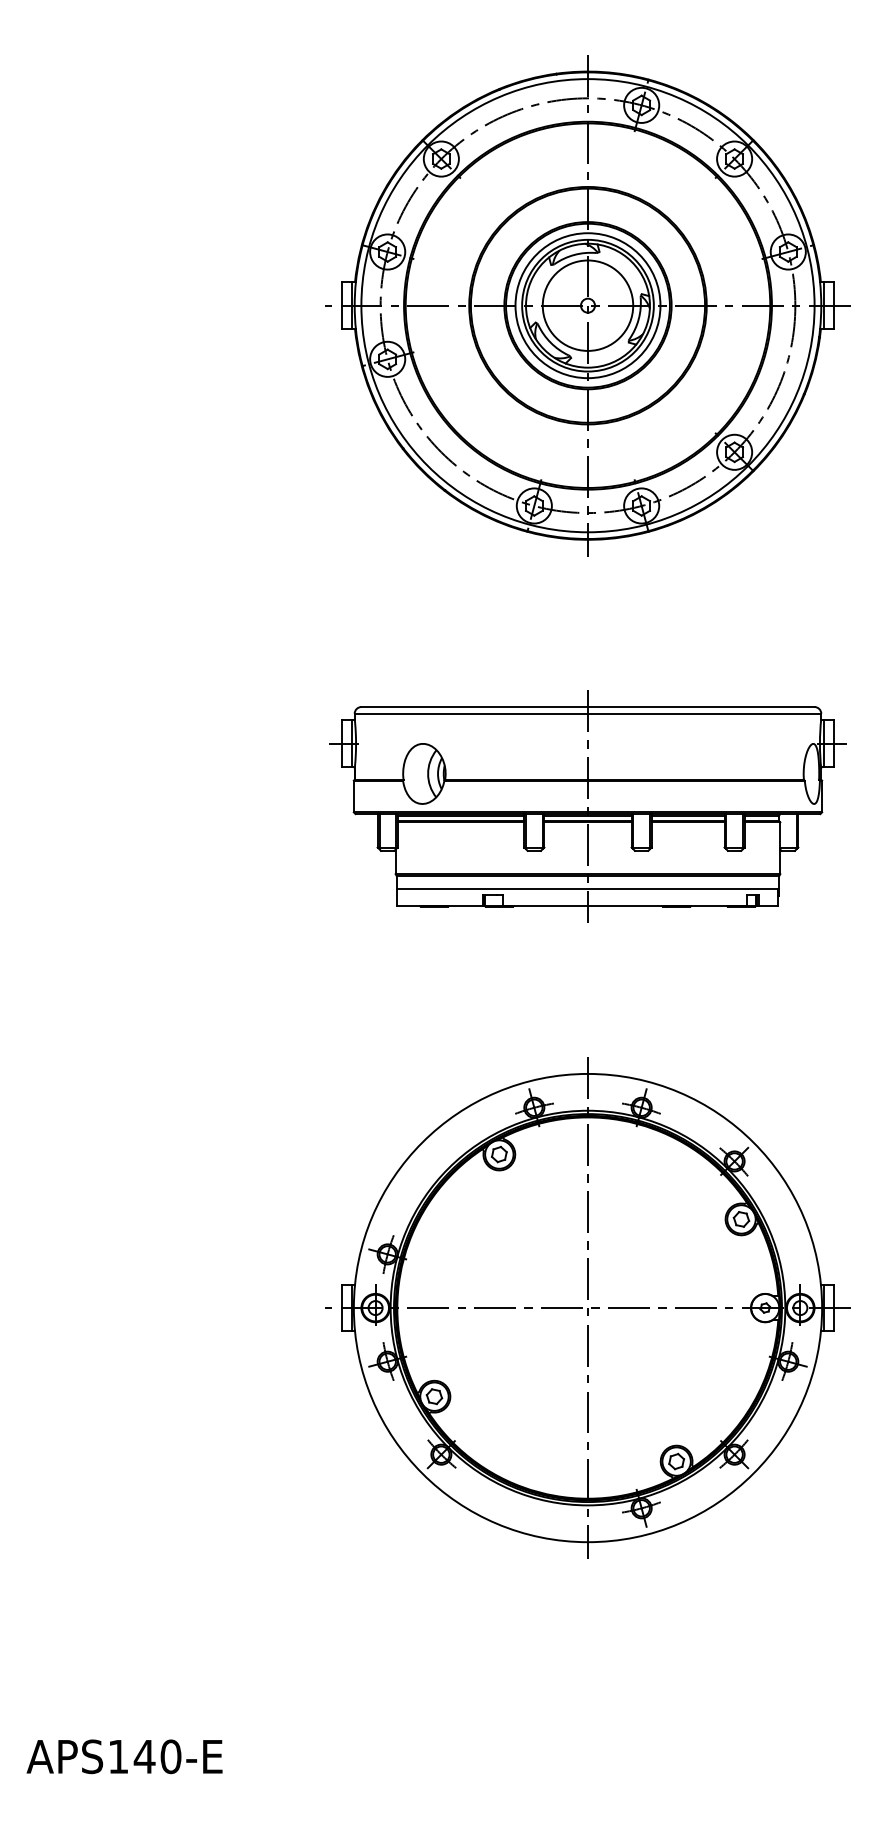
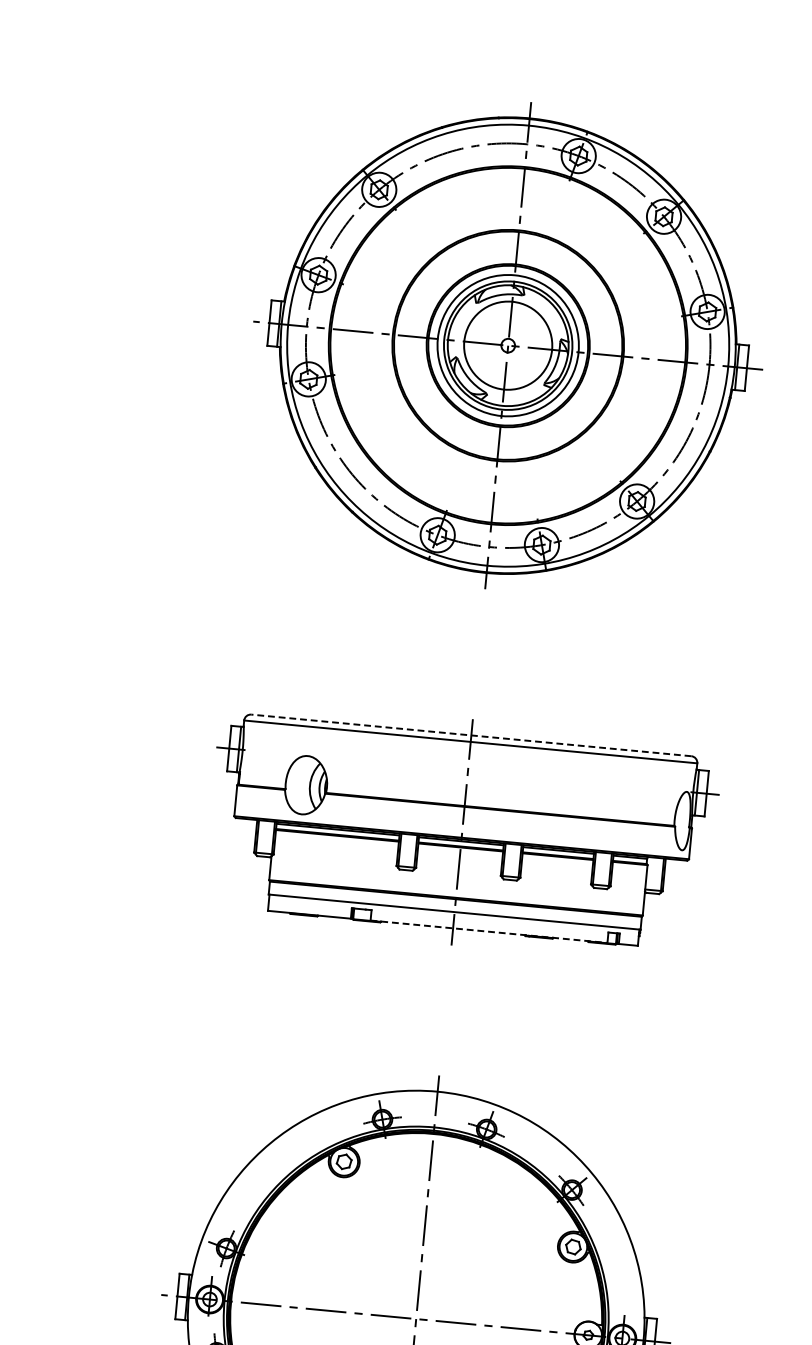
line: (587, 707) -> (470, 735), solid -> dashed
line: (624, 905) -> (488, 931), solid -> dashed

